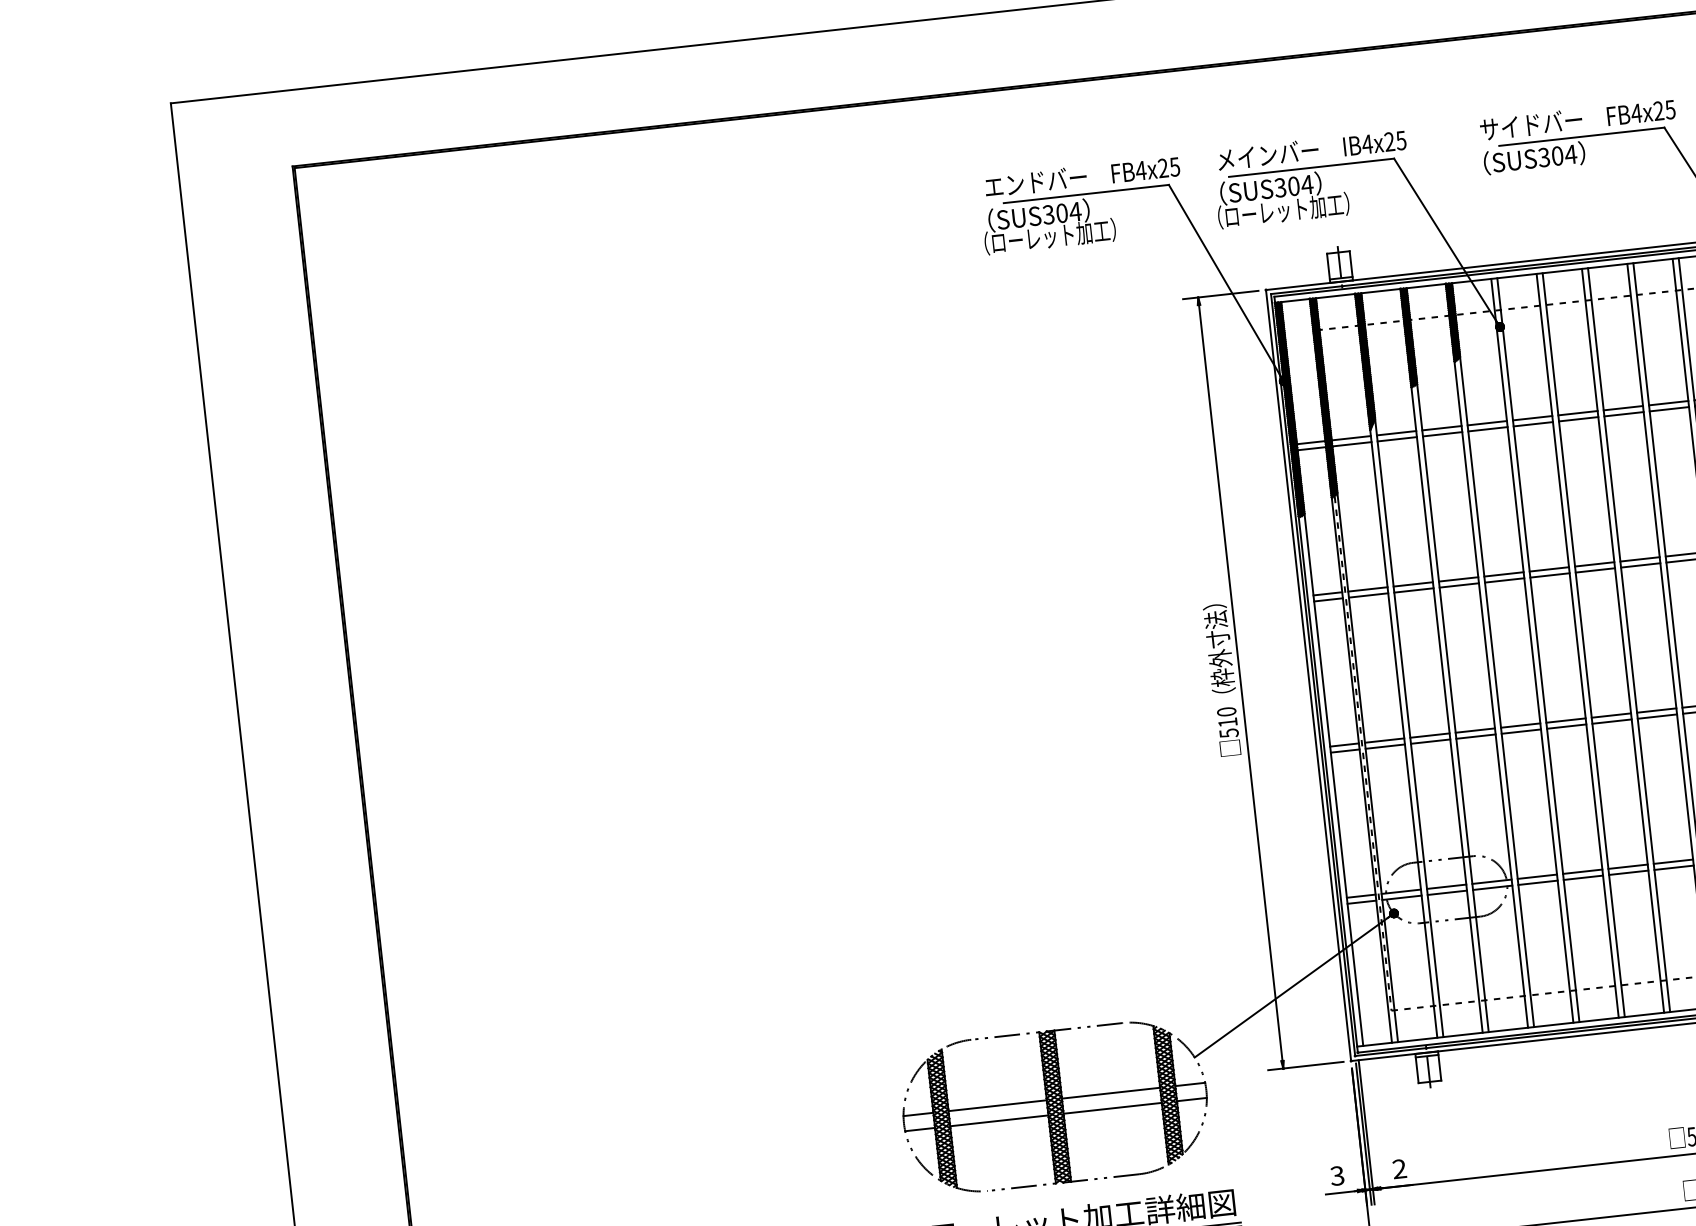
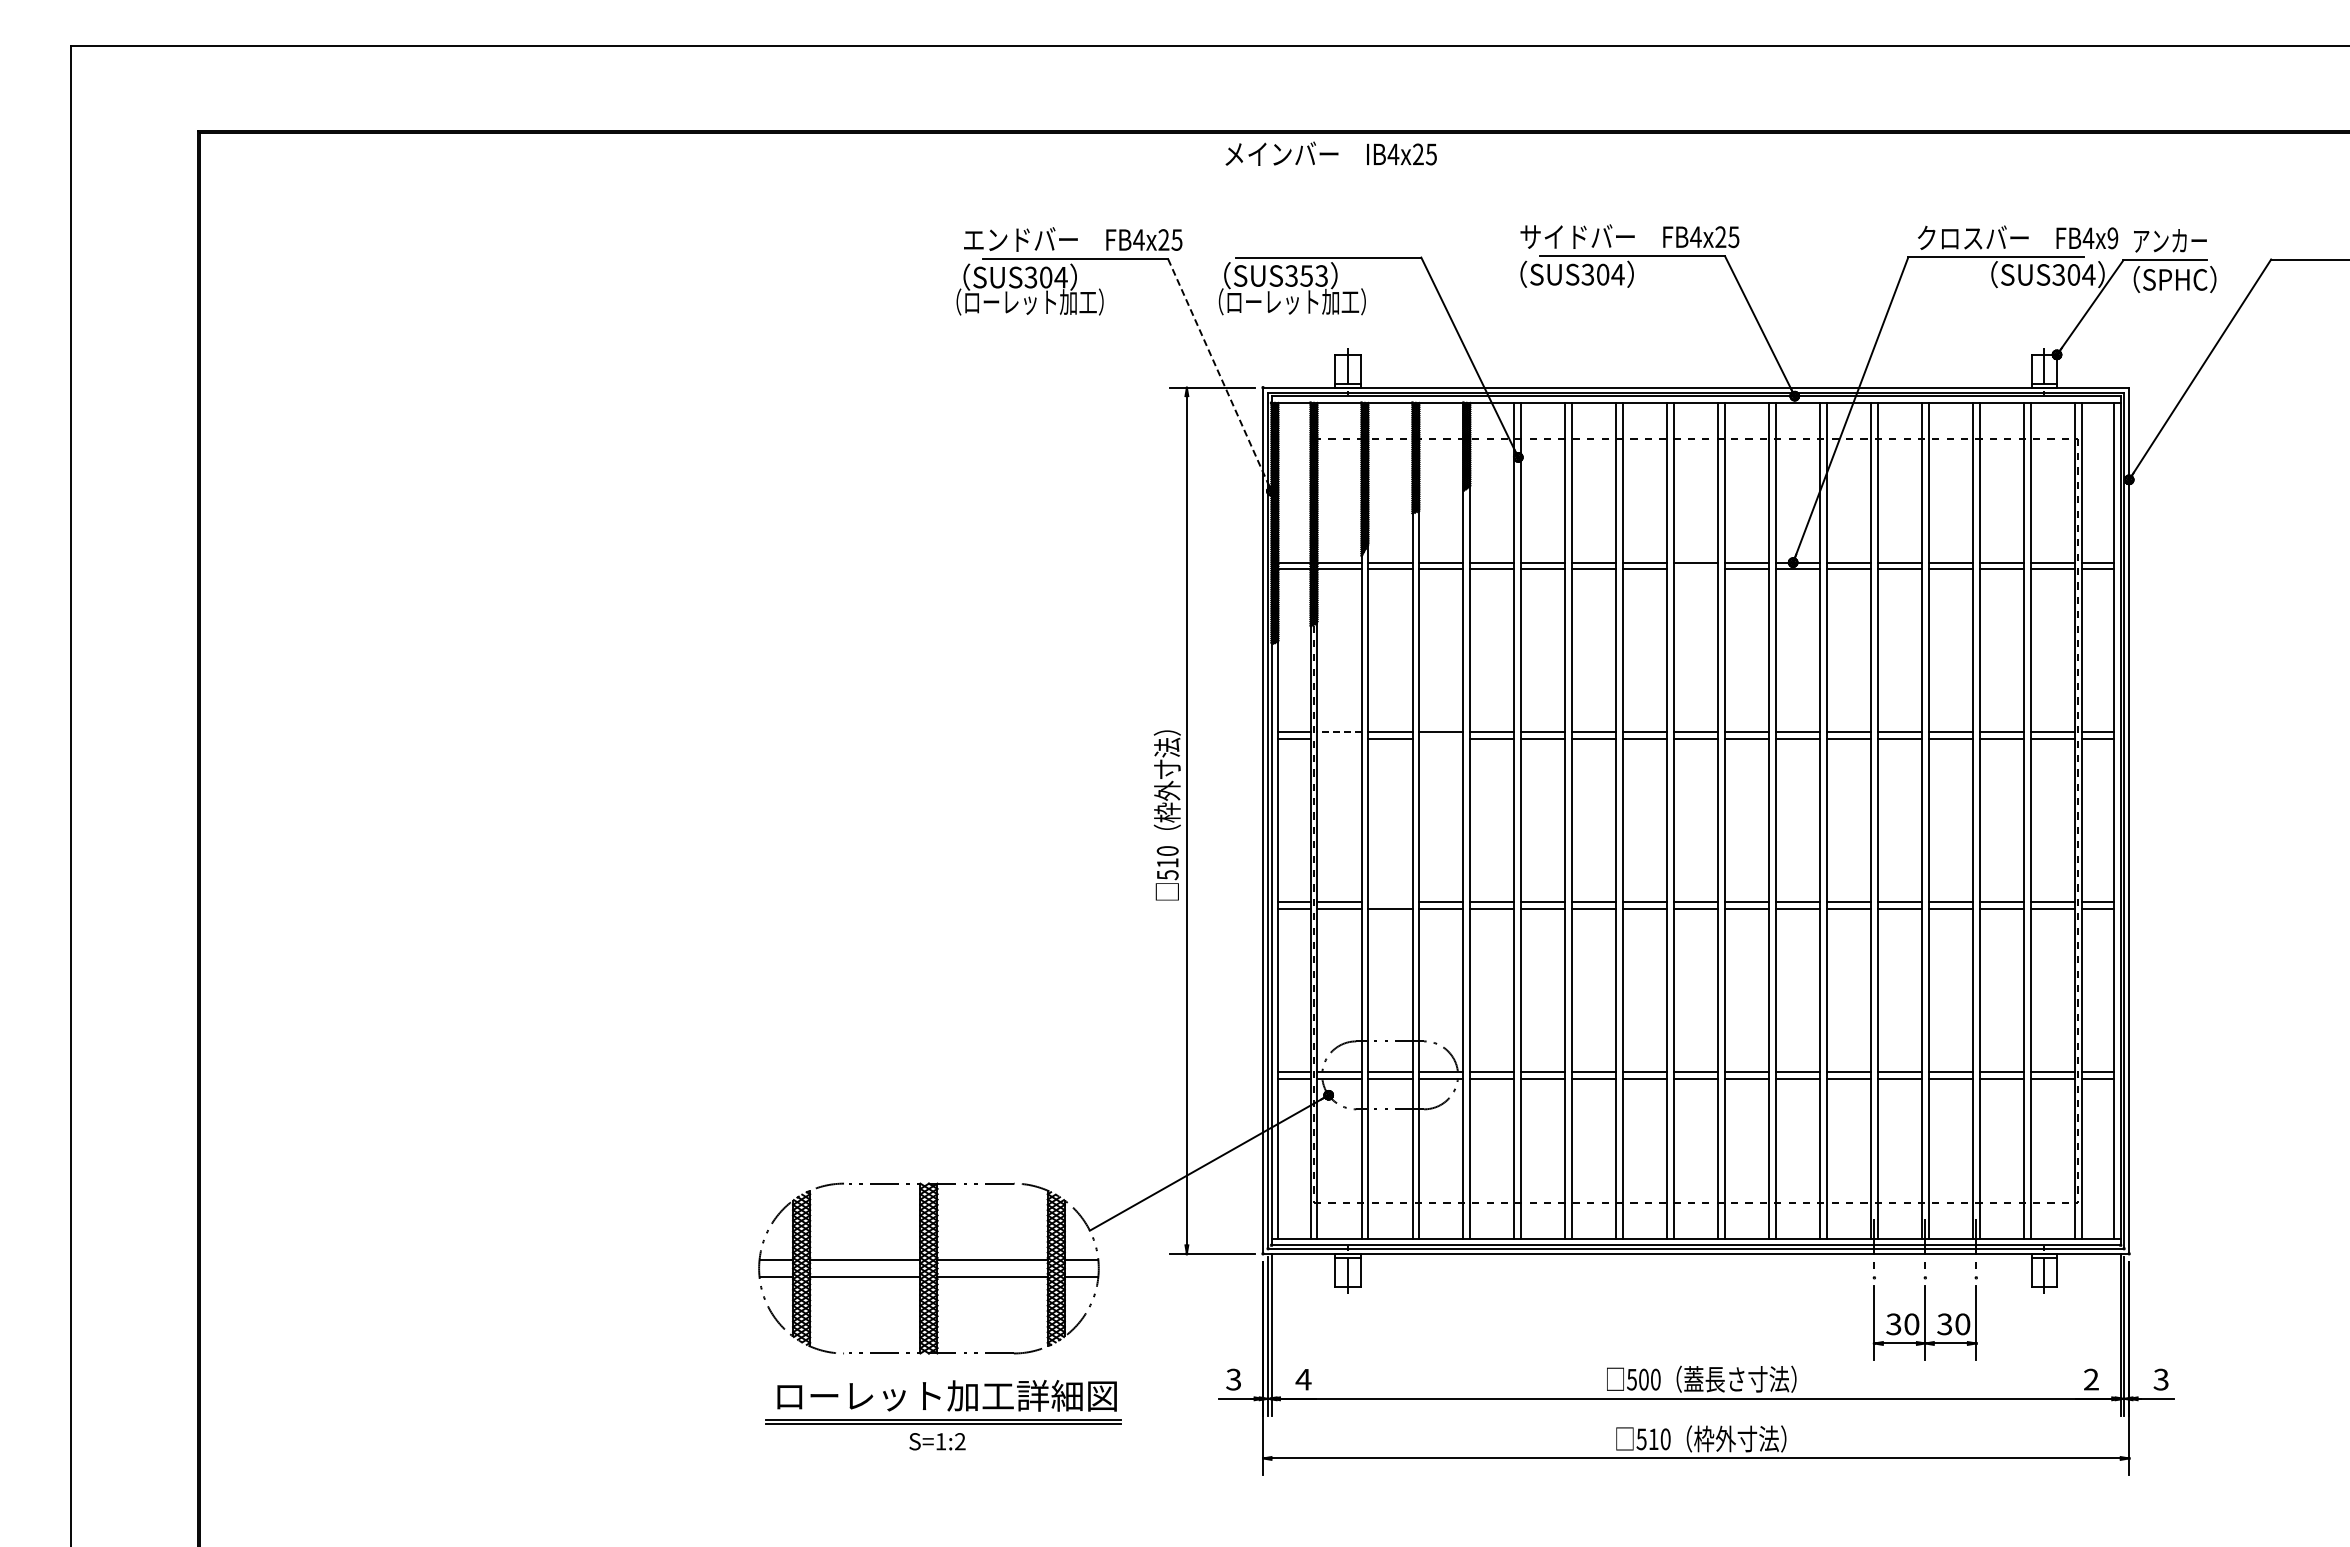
text: (1311, 149) -> (1330, 153), moved
text: (1300, 185) -> (1314, 275), SUS304 -> SUS353
line: (1225, 282) -> (1219, 374), solid -> dashed
line: (1669, 409) -> (1696, 569), removed
line: (1459, 585) -> (1441, 739), removed
line: (1367, 589) -> (1338, 732), solid -> dashed
line: (1368, 595) -> (1339, 739), removed
line: (1430, 735) -> (1390, 902), removed
text: (1399, 1168) -> (1303, 1379), 2 -> 4

